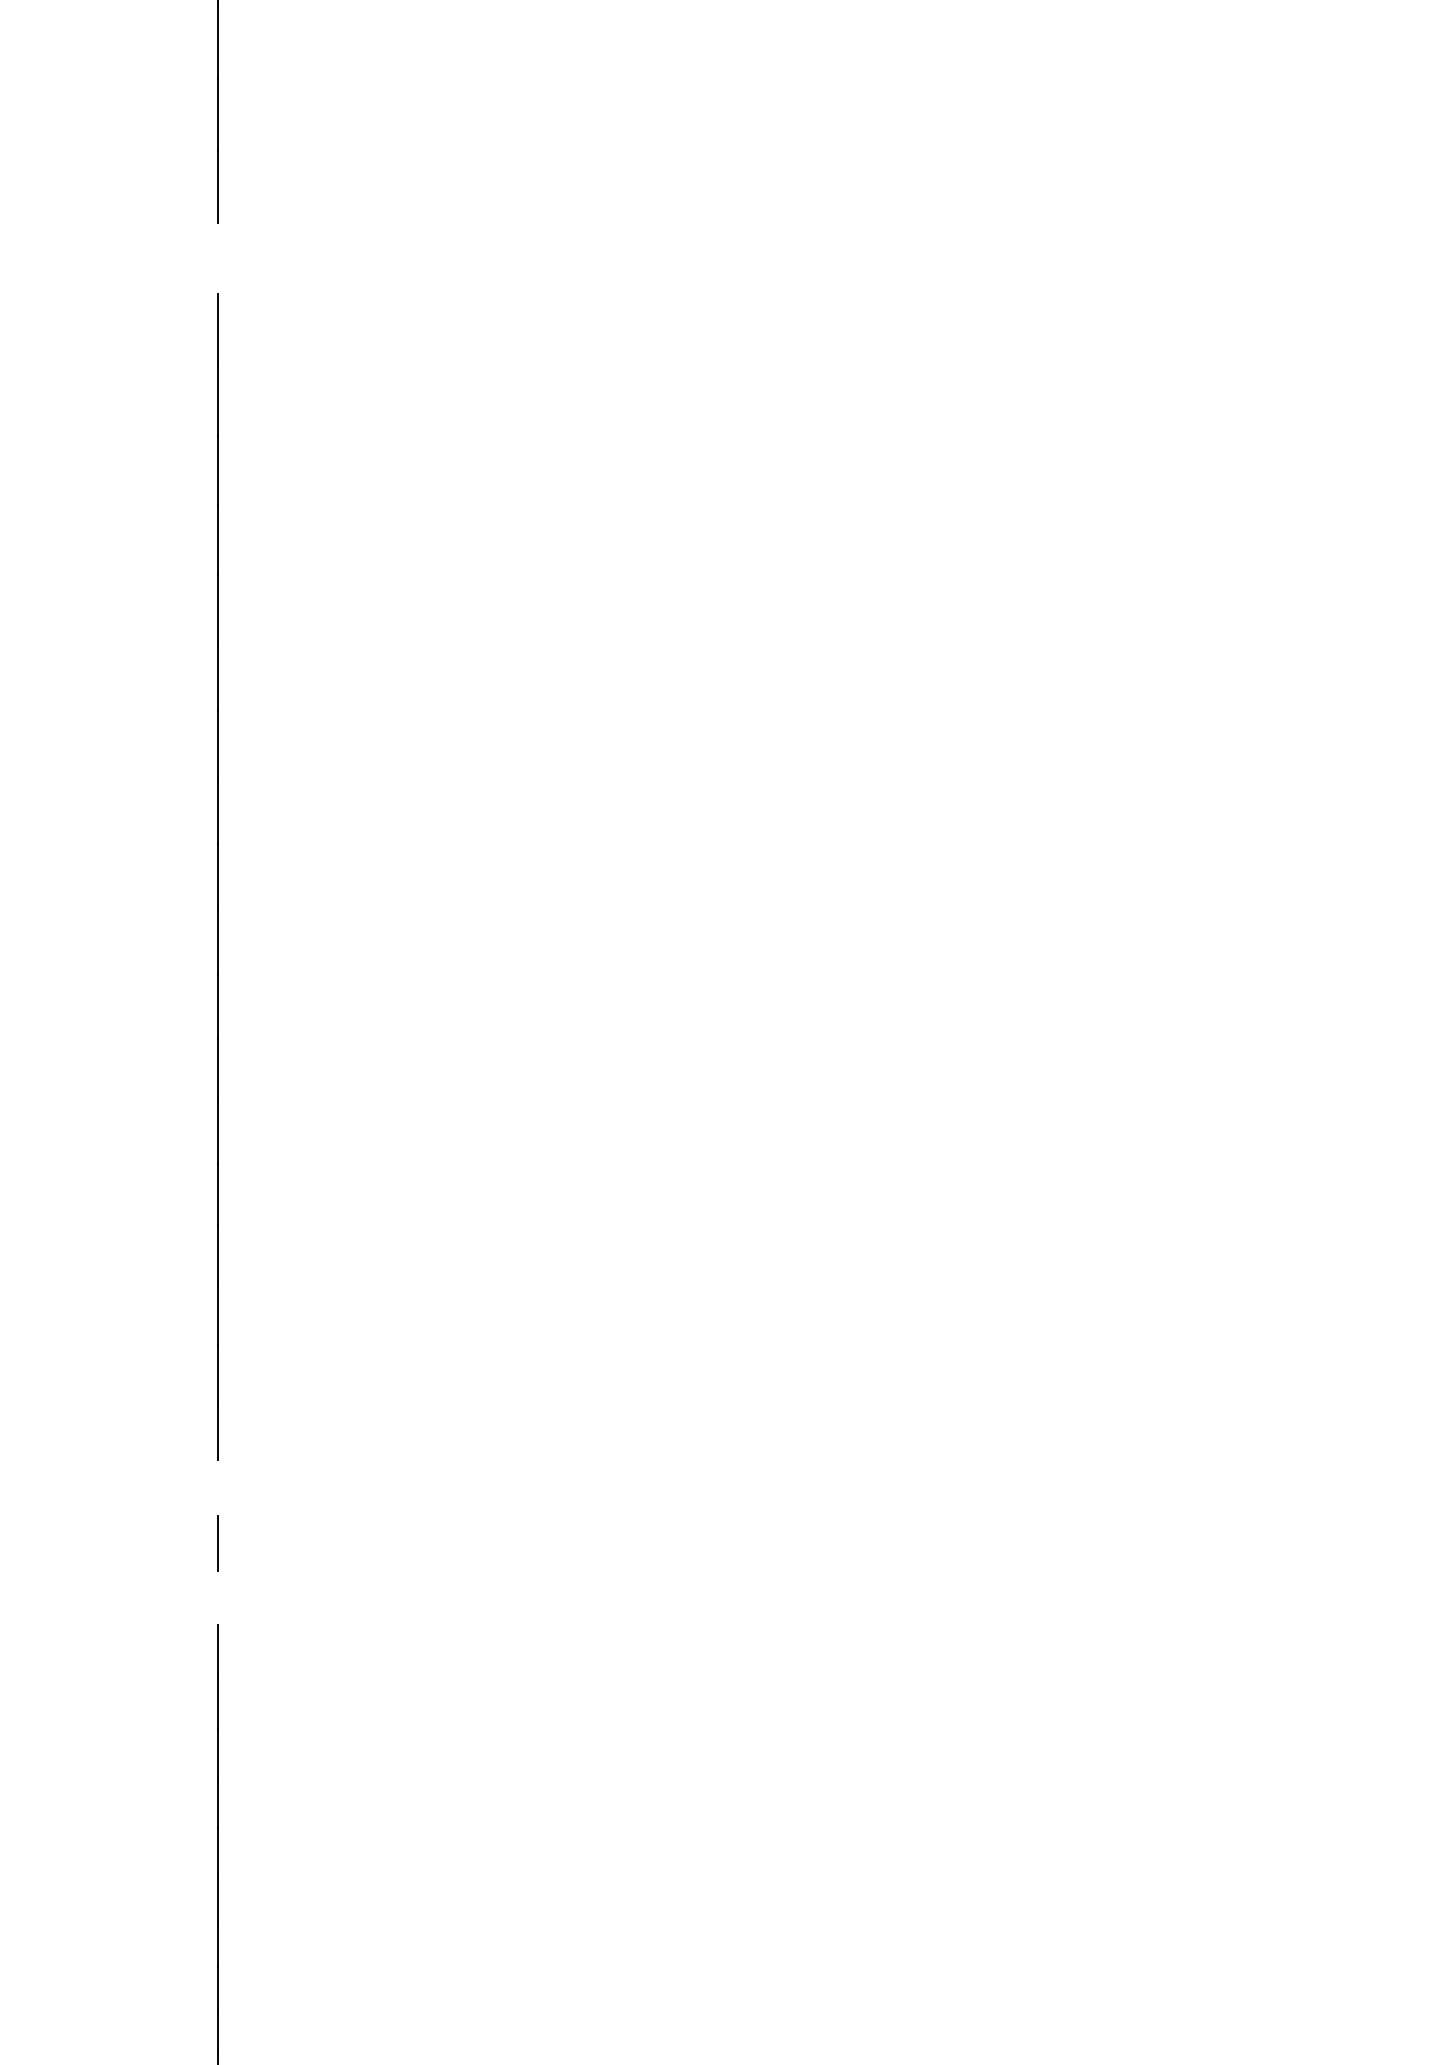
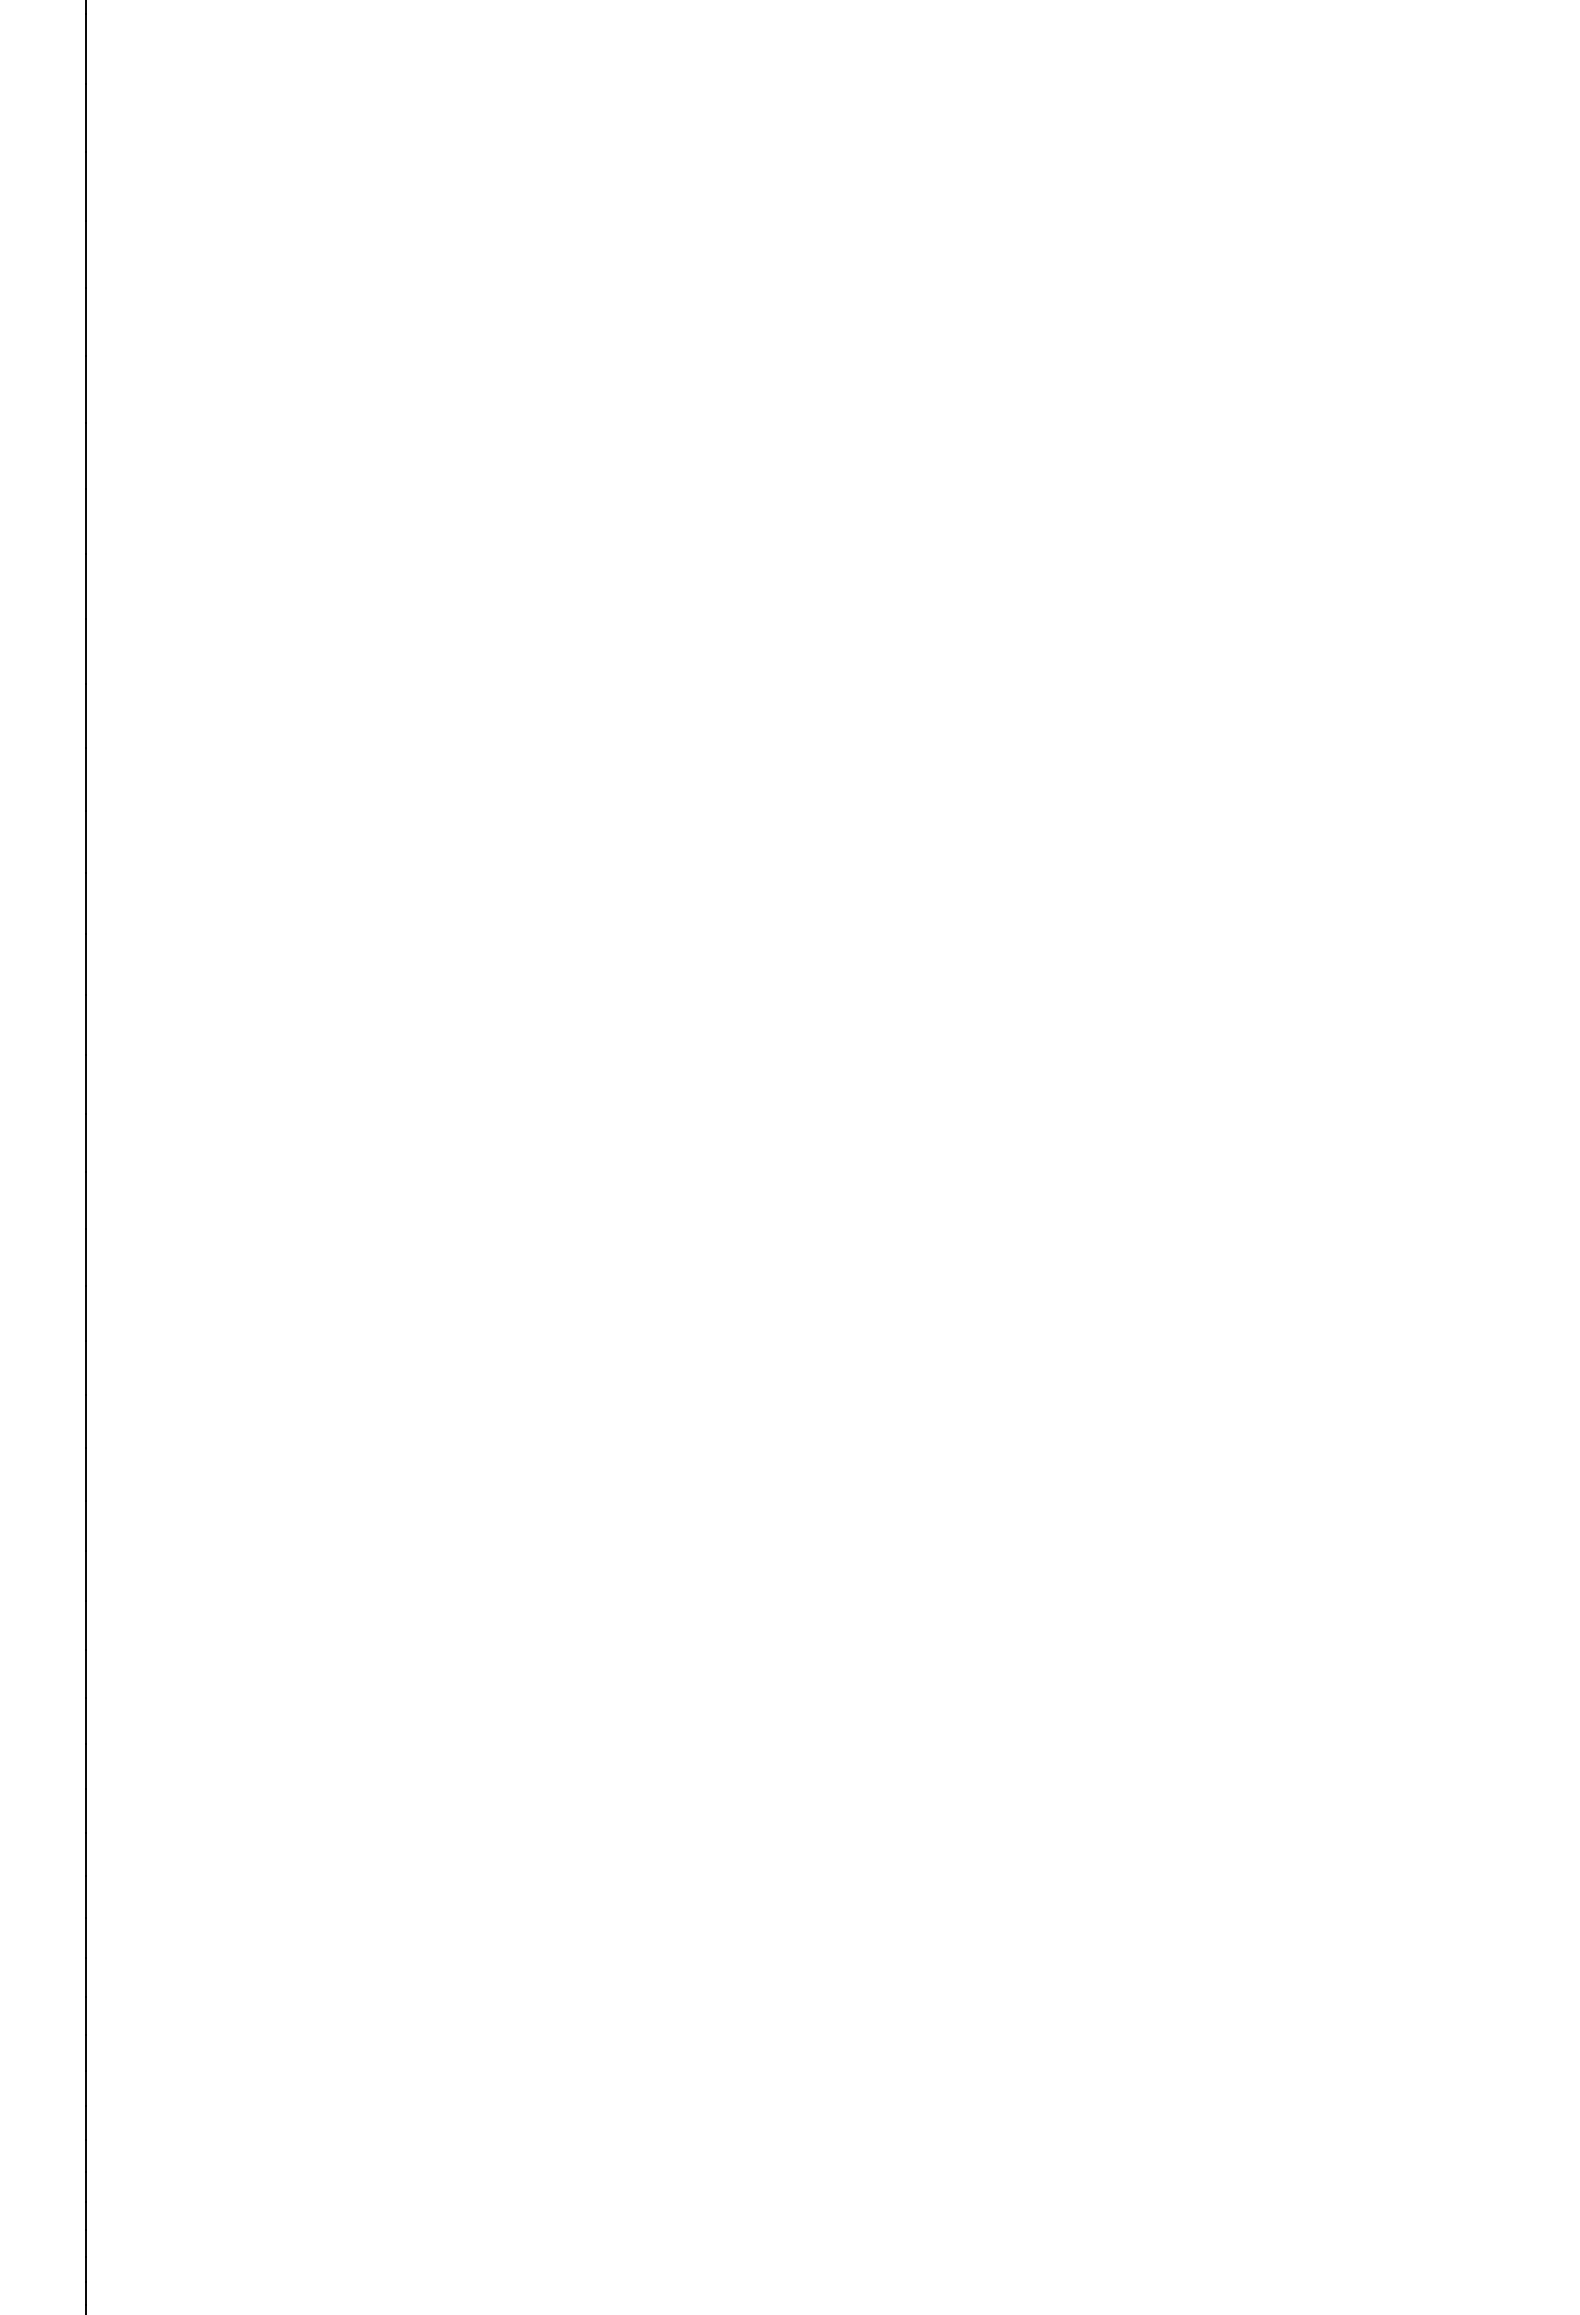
line: (218, 258) -> (86, 254), added
line: (218, 1487) -> (86, 1421), added
line: (218, 1597) -> (86, 1525), added

